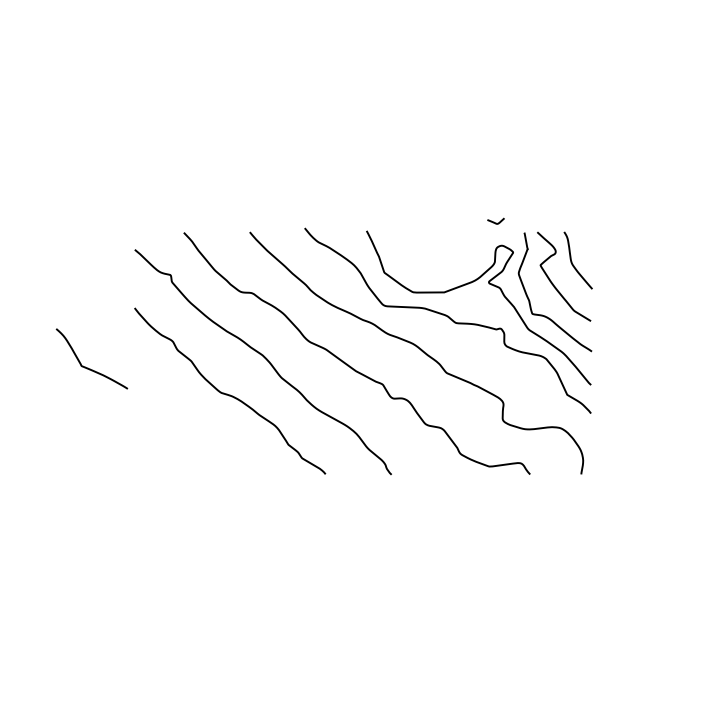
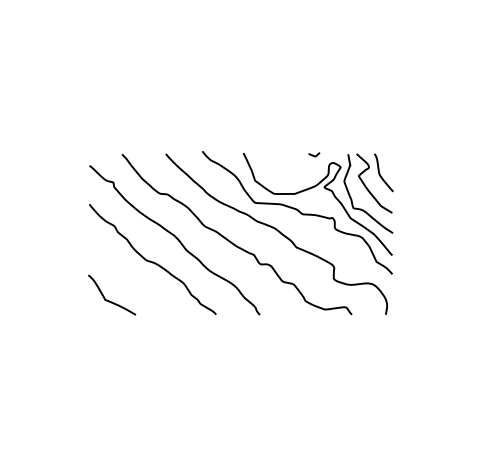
curve: (494, 220) -> (313, 154), moved
curve: (88, 367) -> (109, 300), moved

